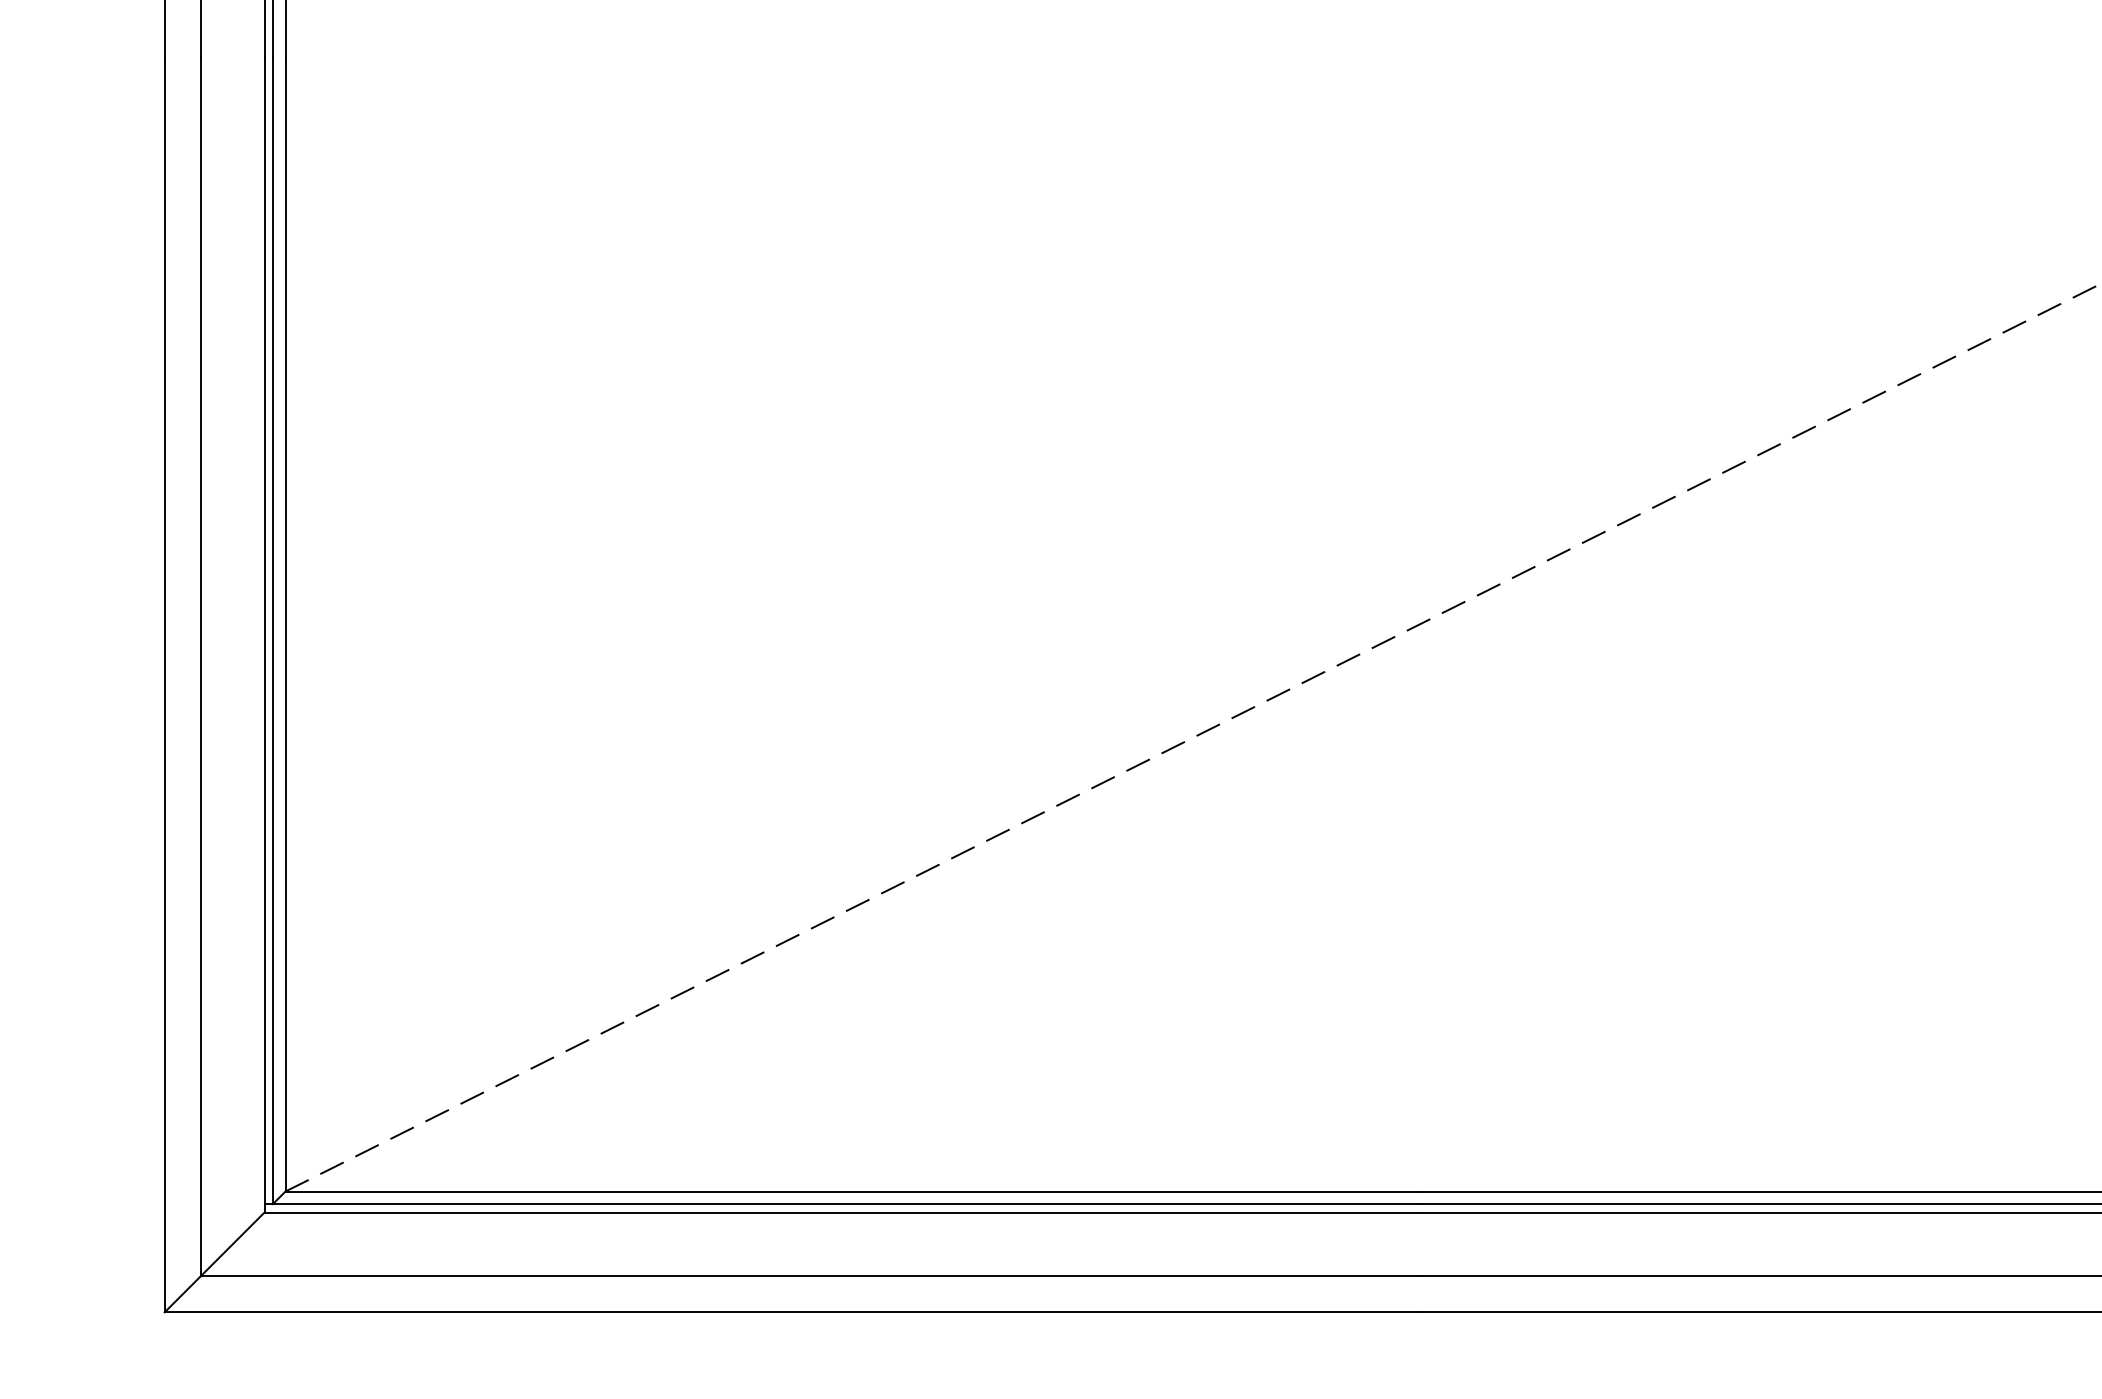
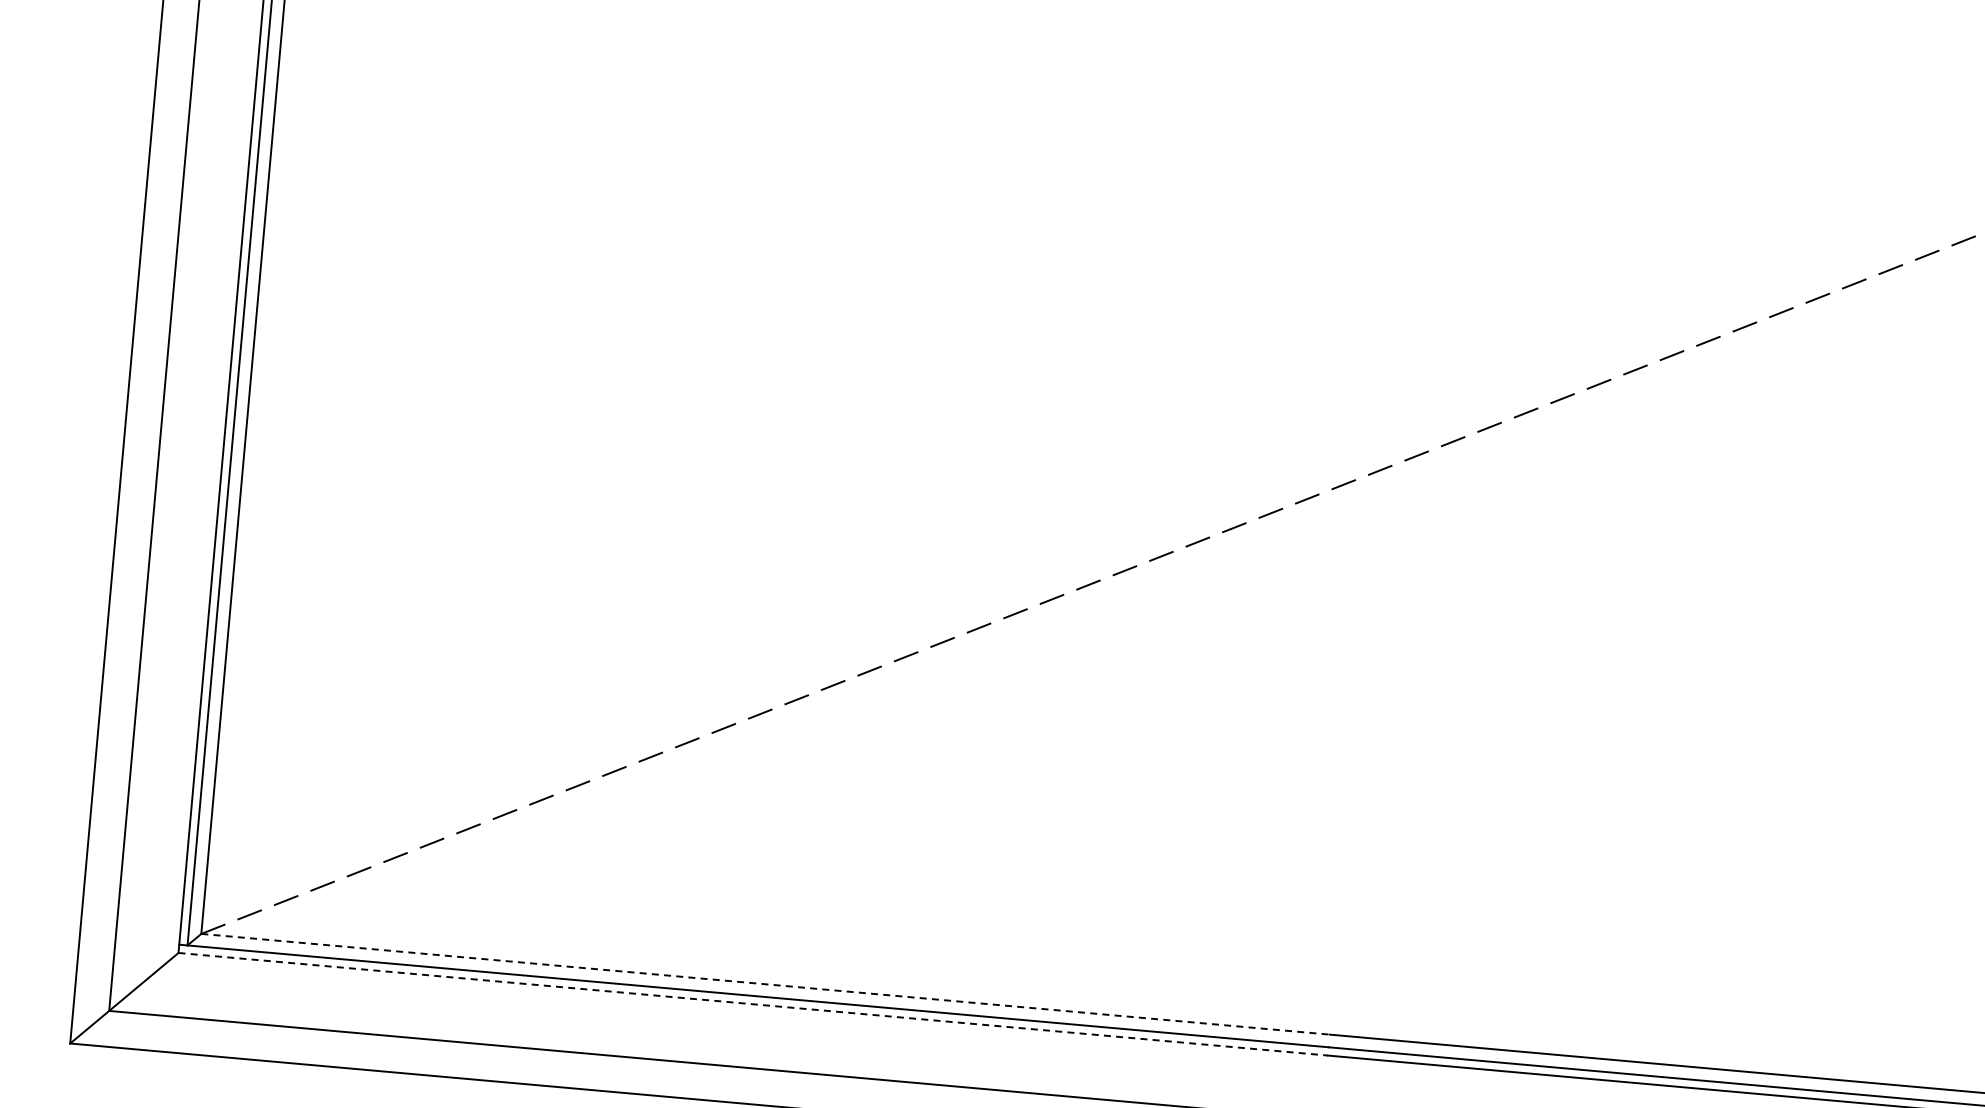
line: (852, 1191) -> (766, 984), solid -> dashed
line: (842, 1212) -> (754, 1004), solid -> dashed

